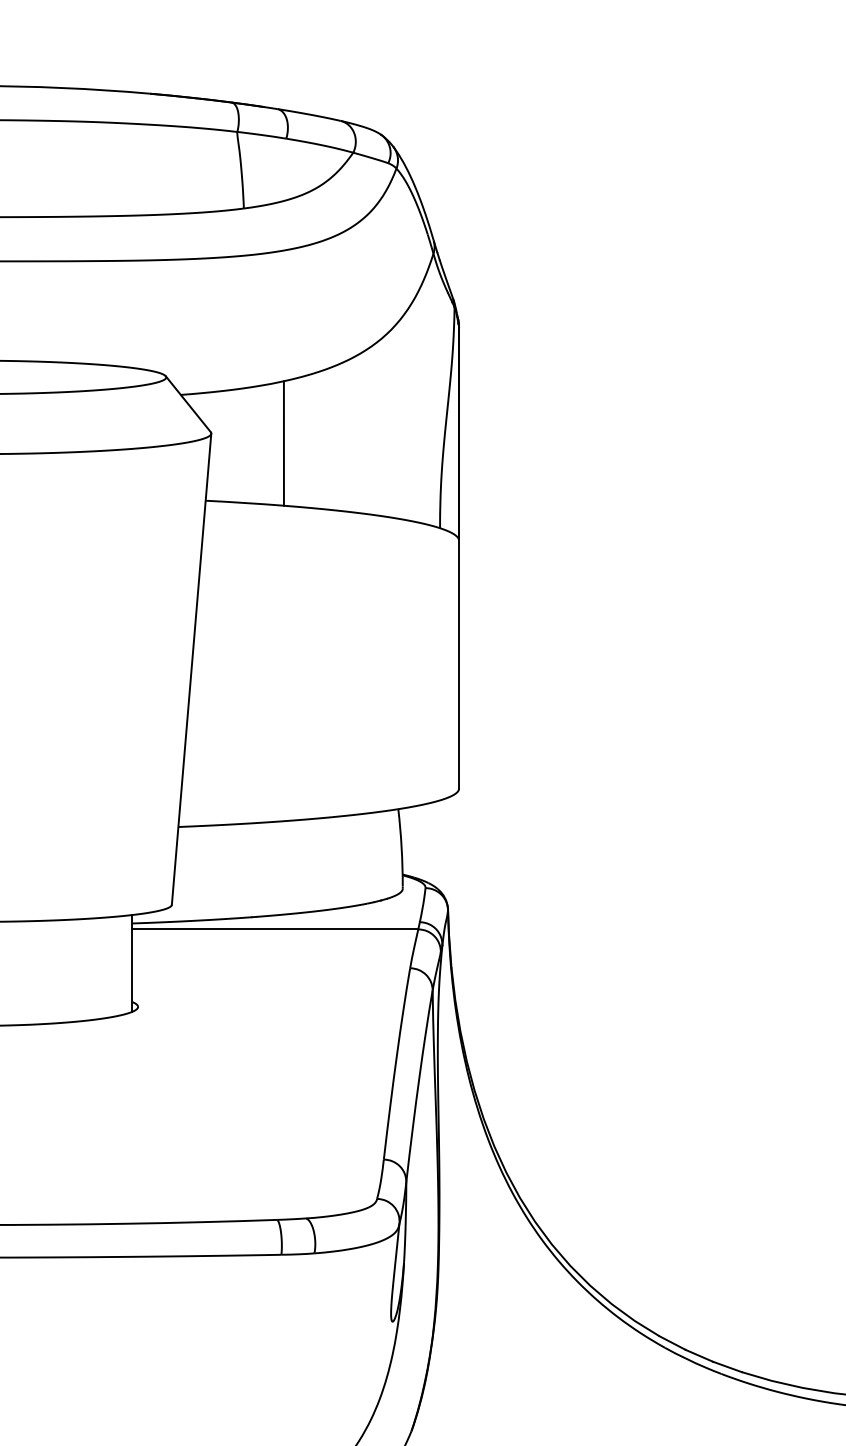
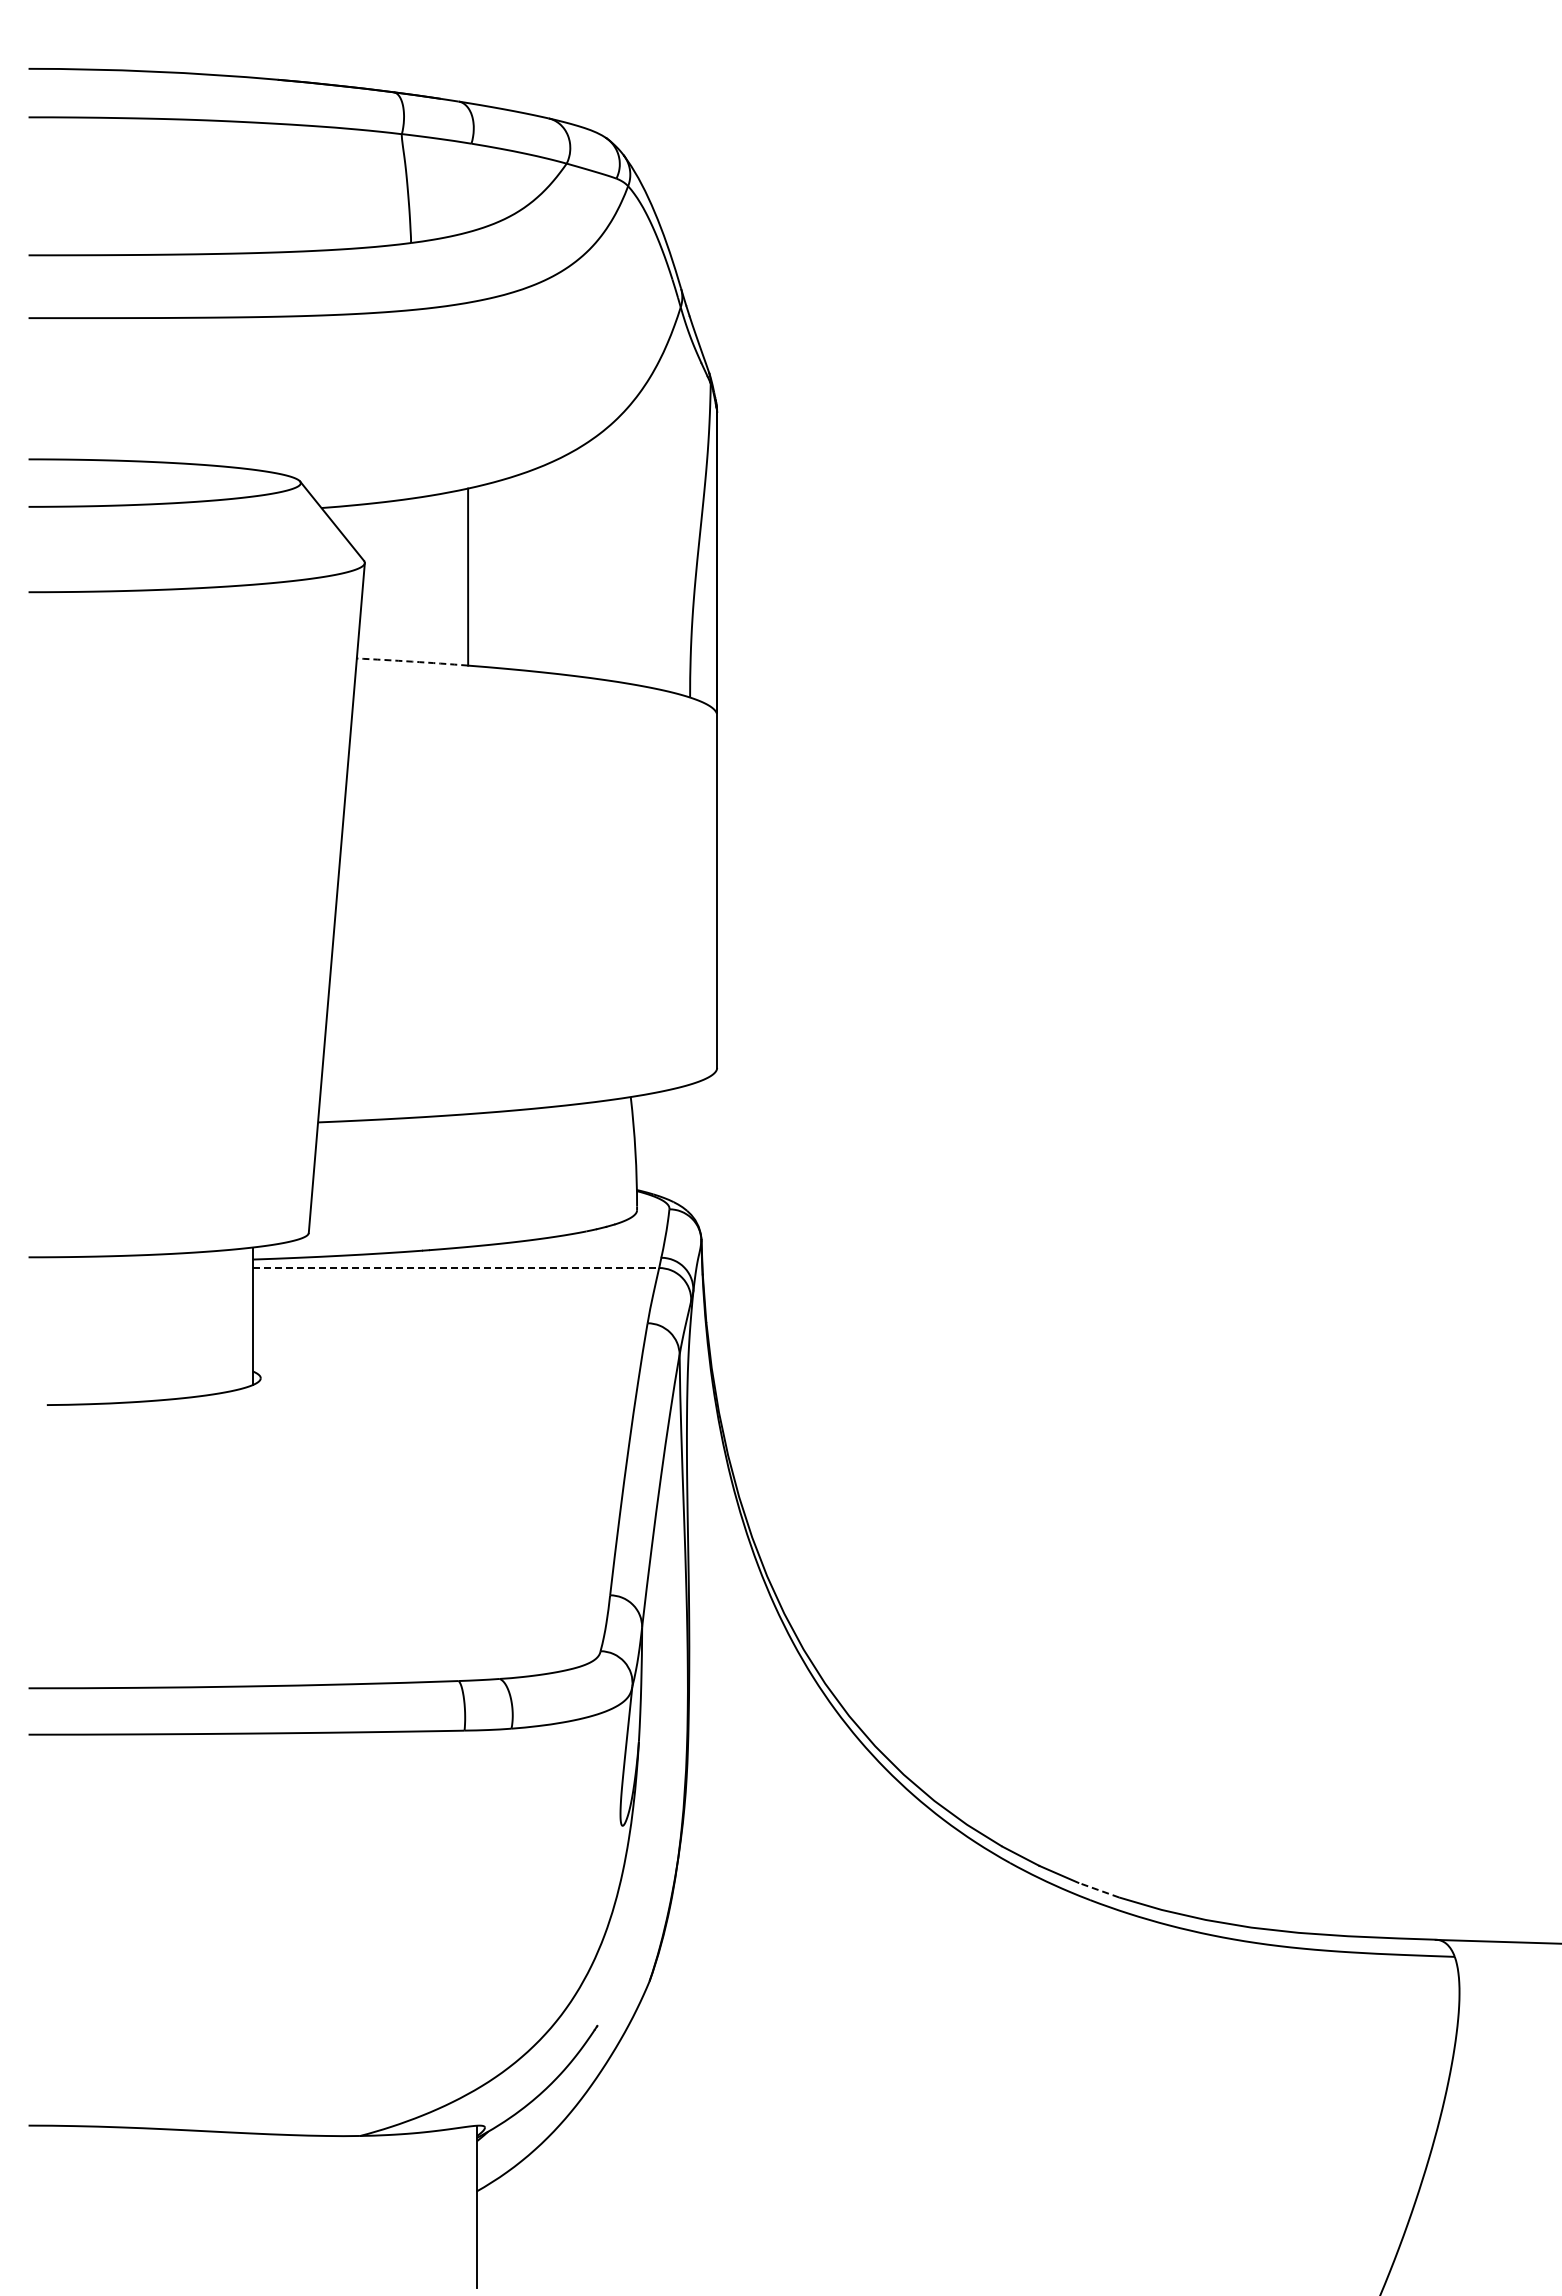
arc: (244, 502) -> (412, 661), solid -> dashed
line: (275, 929) -> (456, 1268), solid -> dashed
line: (727, 1367) -> (1098, 1890), solid -> dashed

